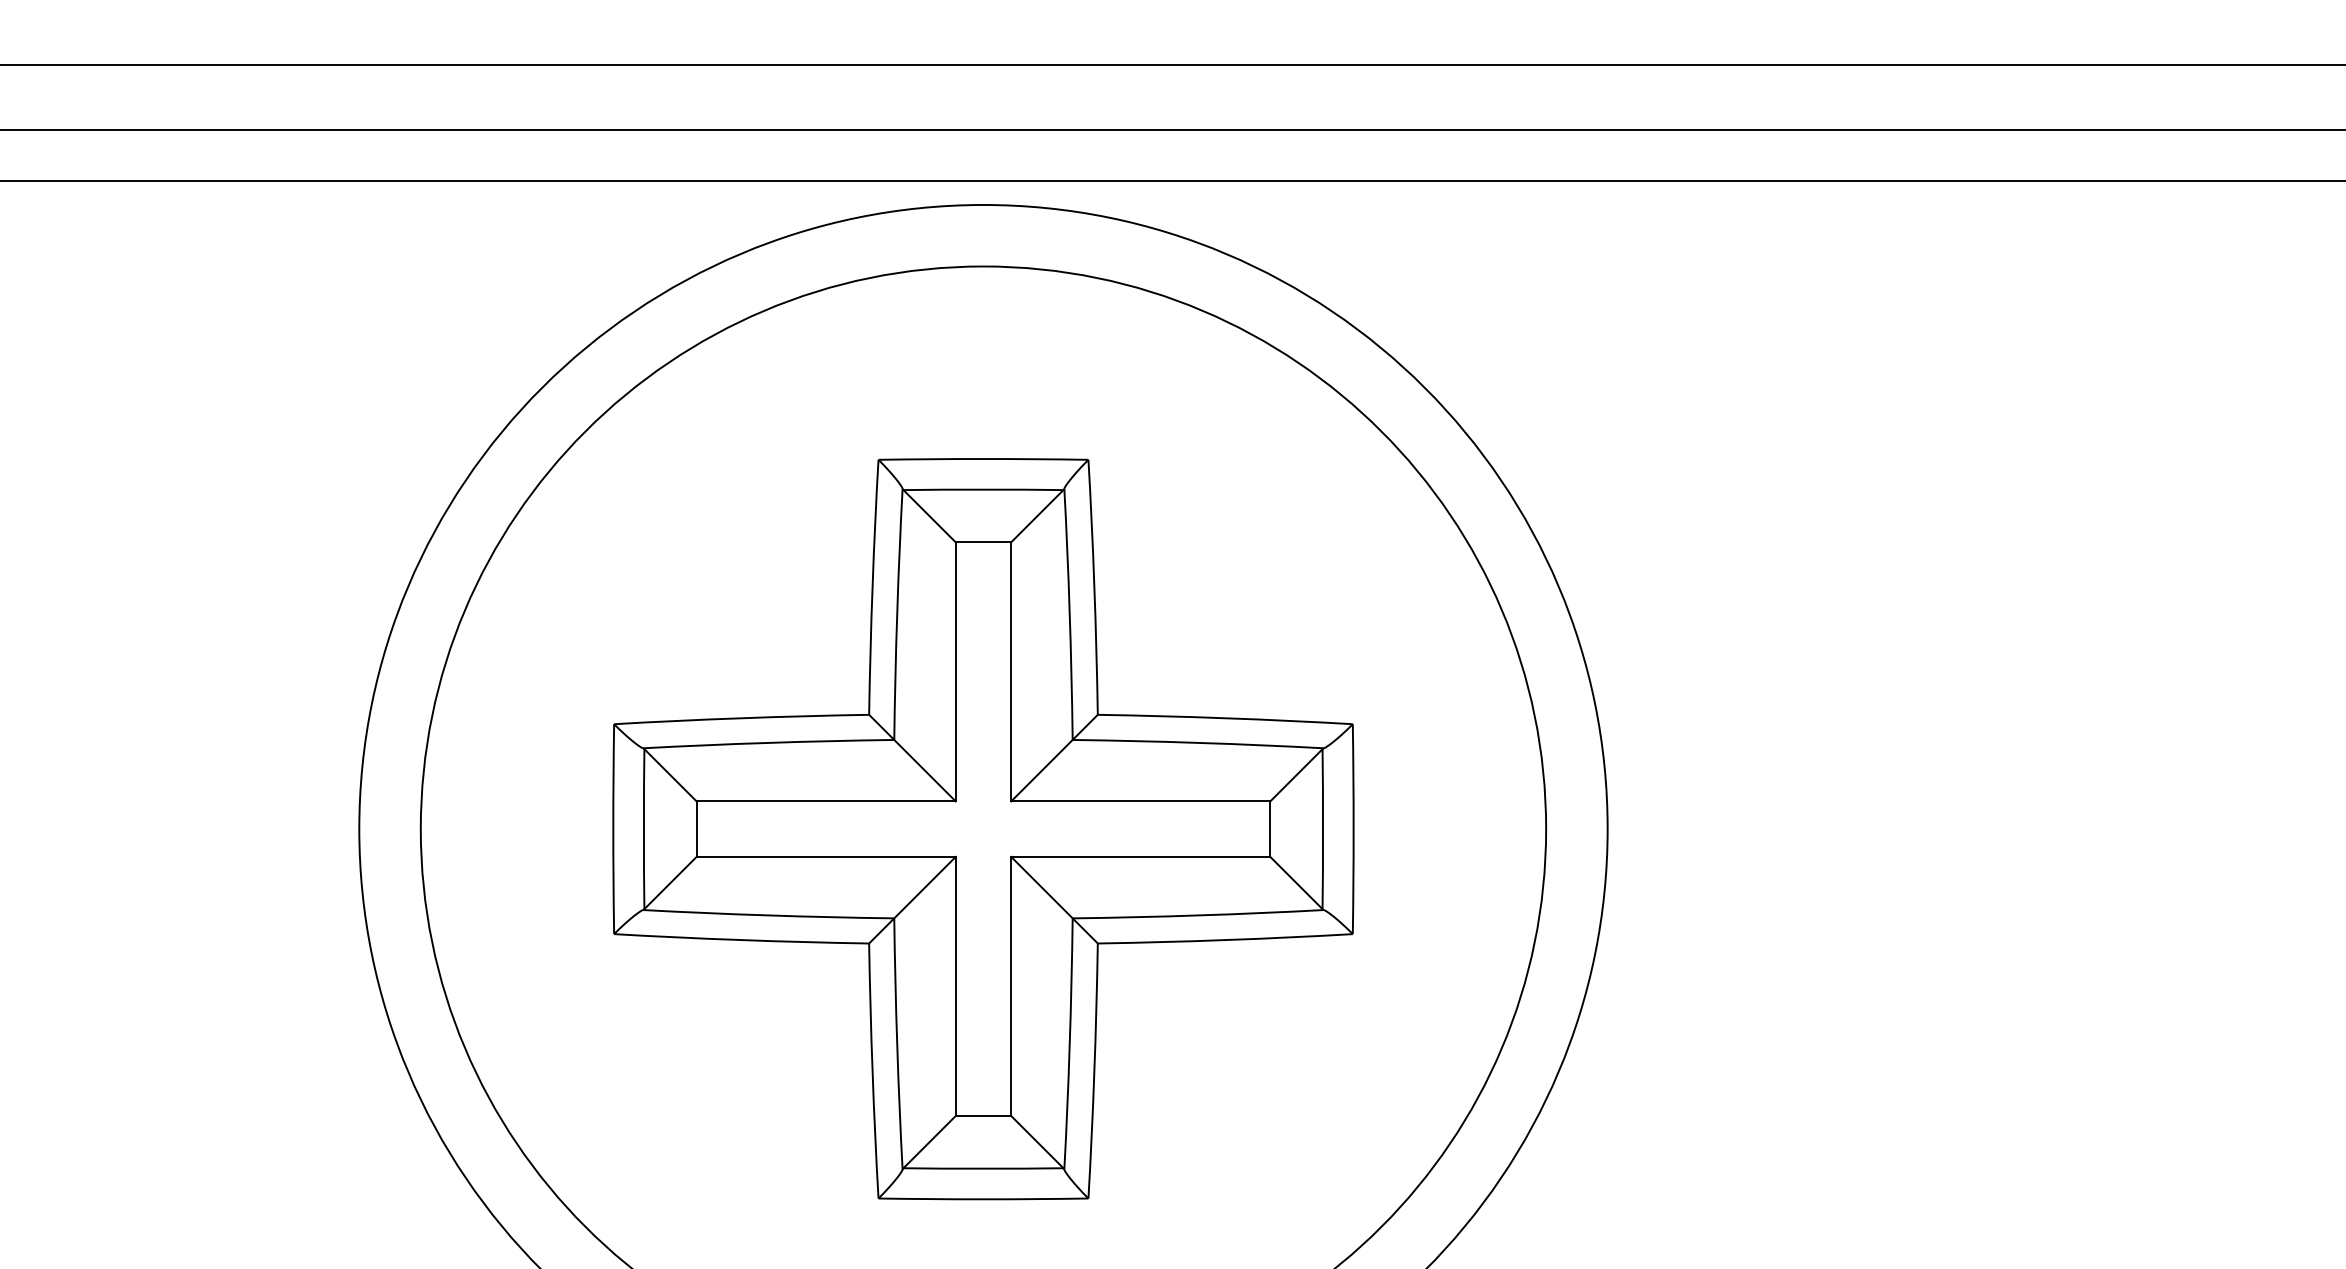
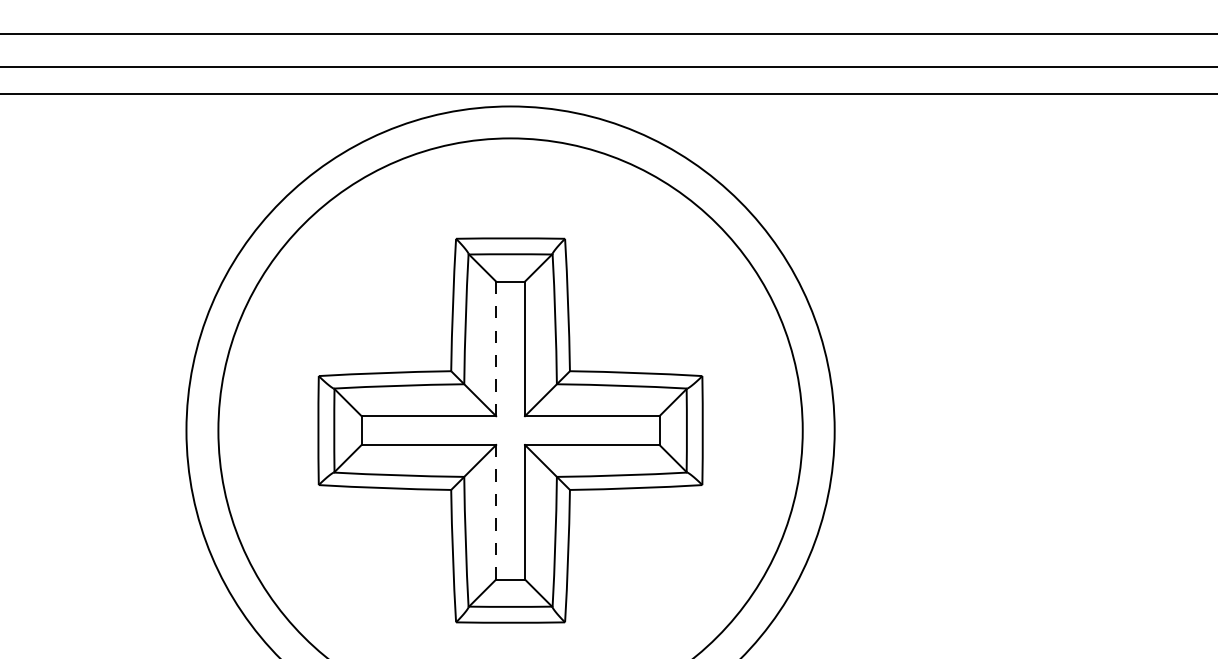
line: (956, 673) -> (496, 349), solid -> dashed
line: (956, 986) -> (496, 512), solid -> dashed

